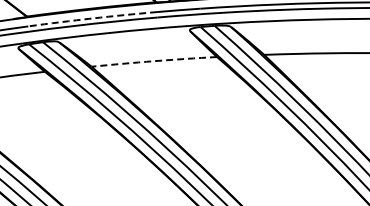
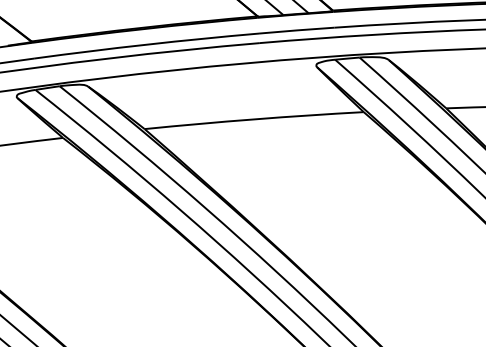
arc: (92, 18) -> (146, 44), dashed -> solid
arc: (154, 61) -> (254, 119), dashed -> solid

